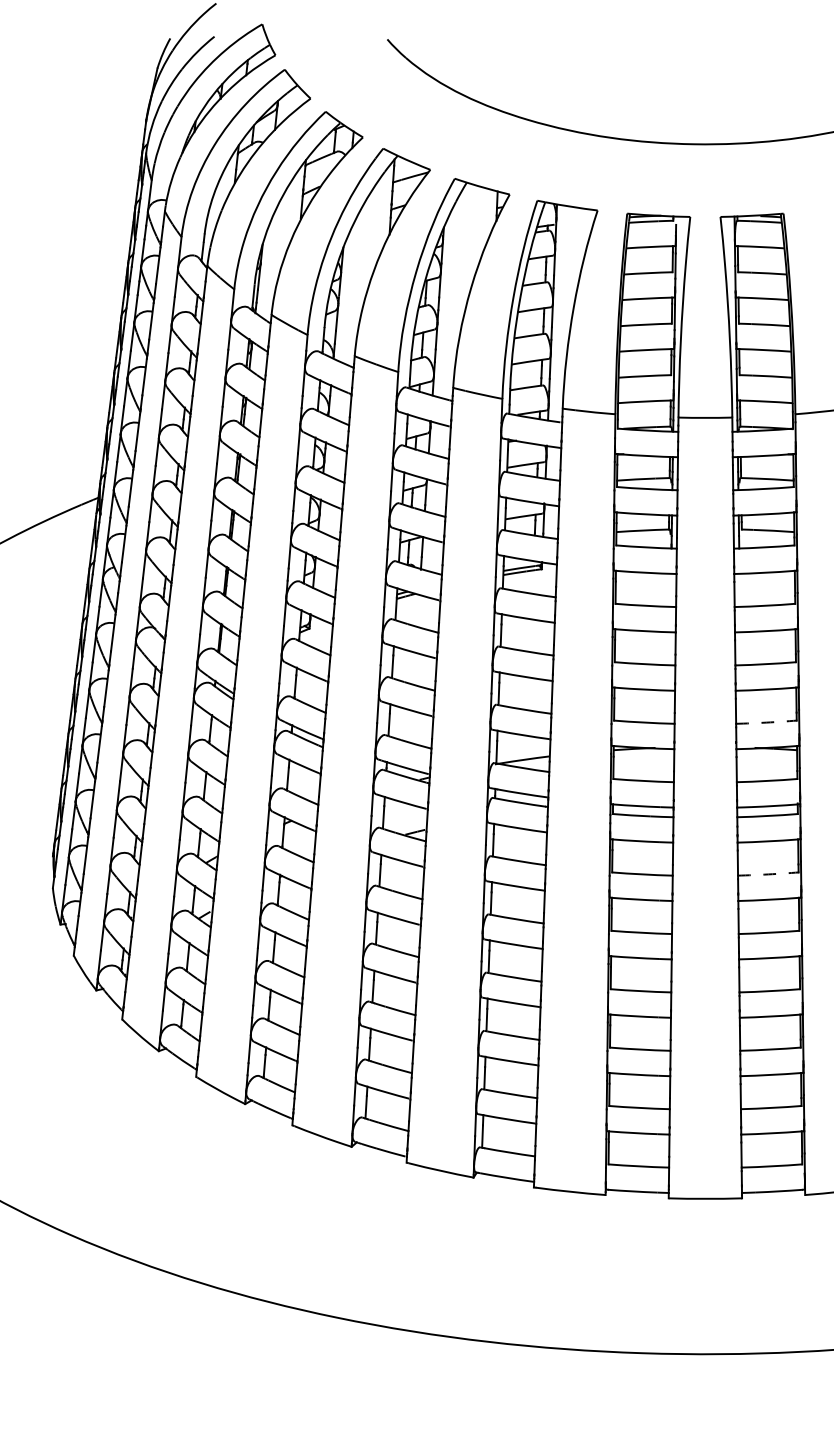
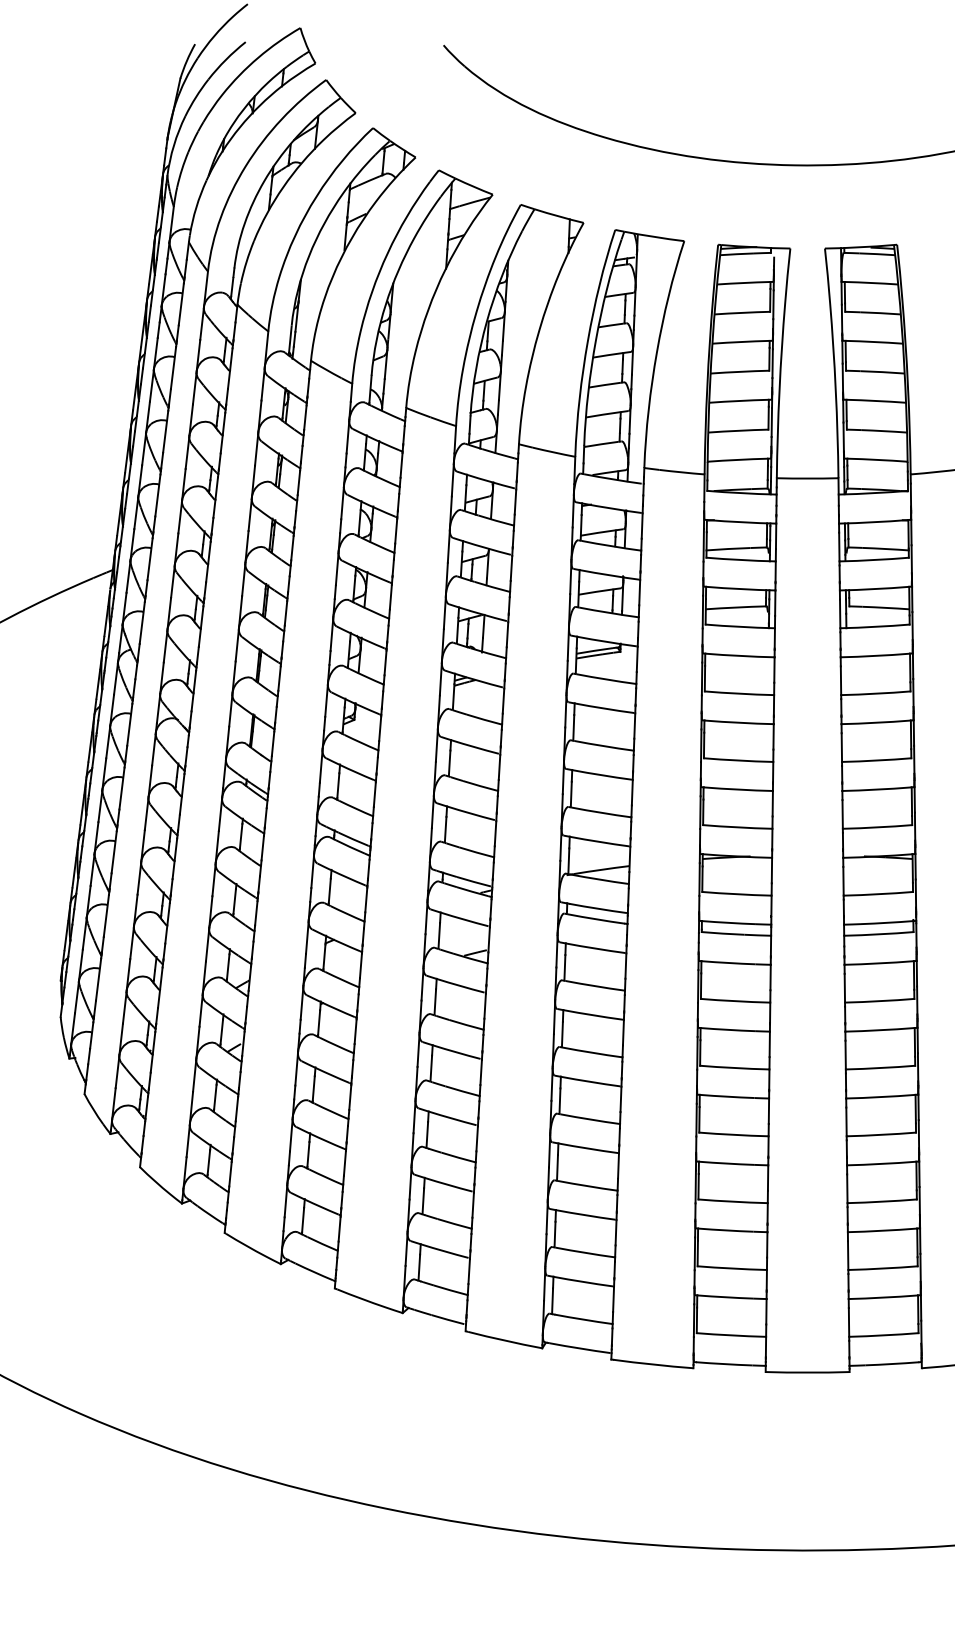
arc: (766, 722) -> (877, 827), dashed -> solid
arc: (768, 874) -> (879, 1001), dashed -> solid

